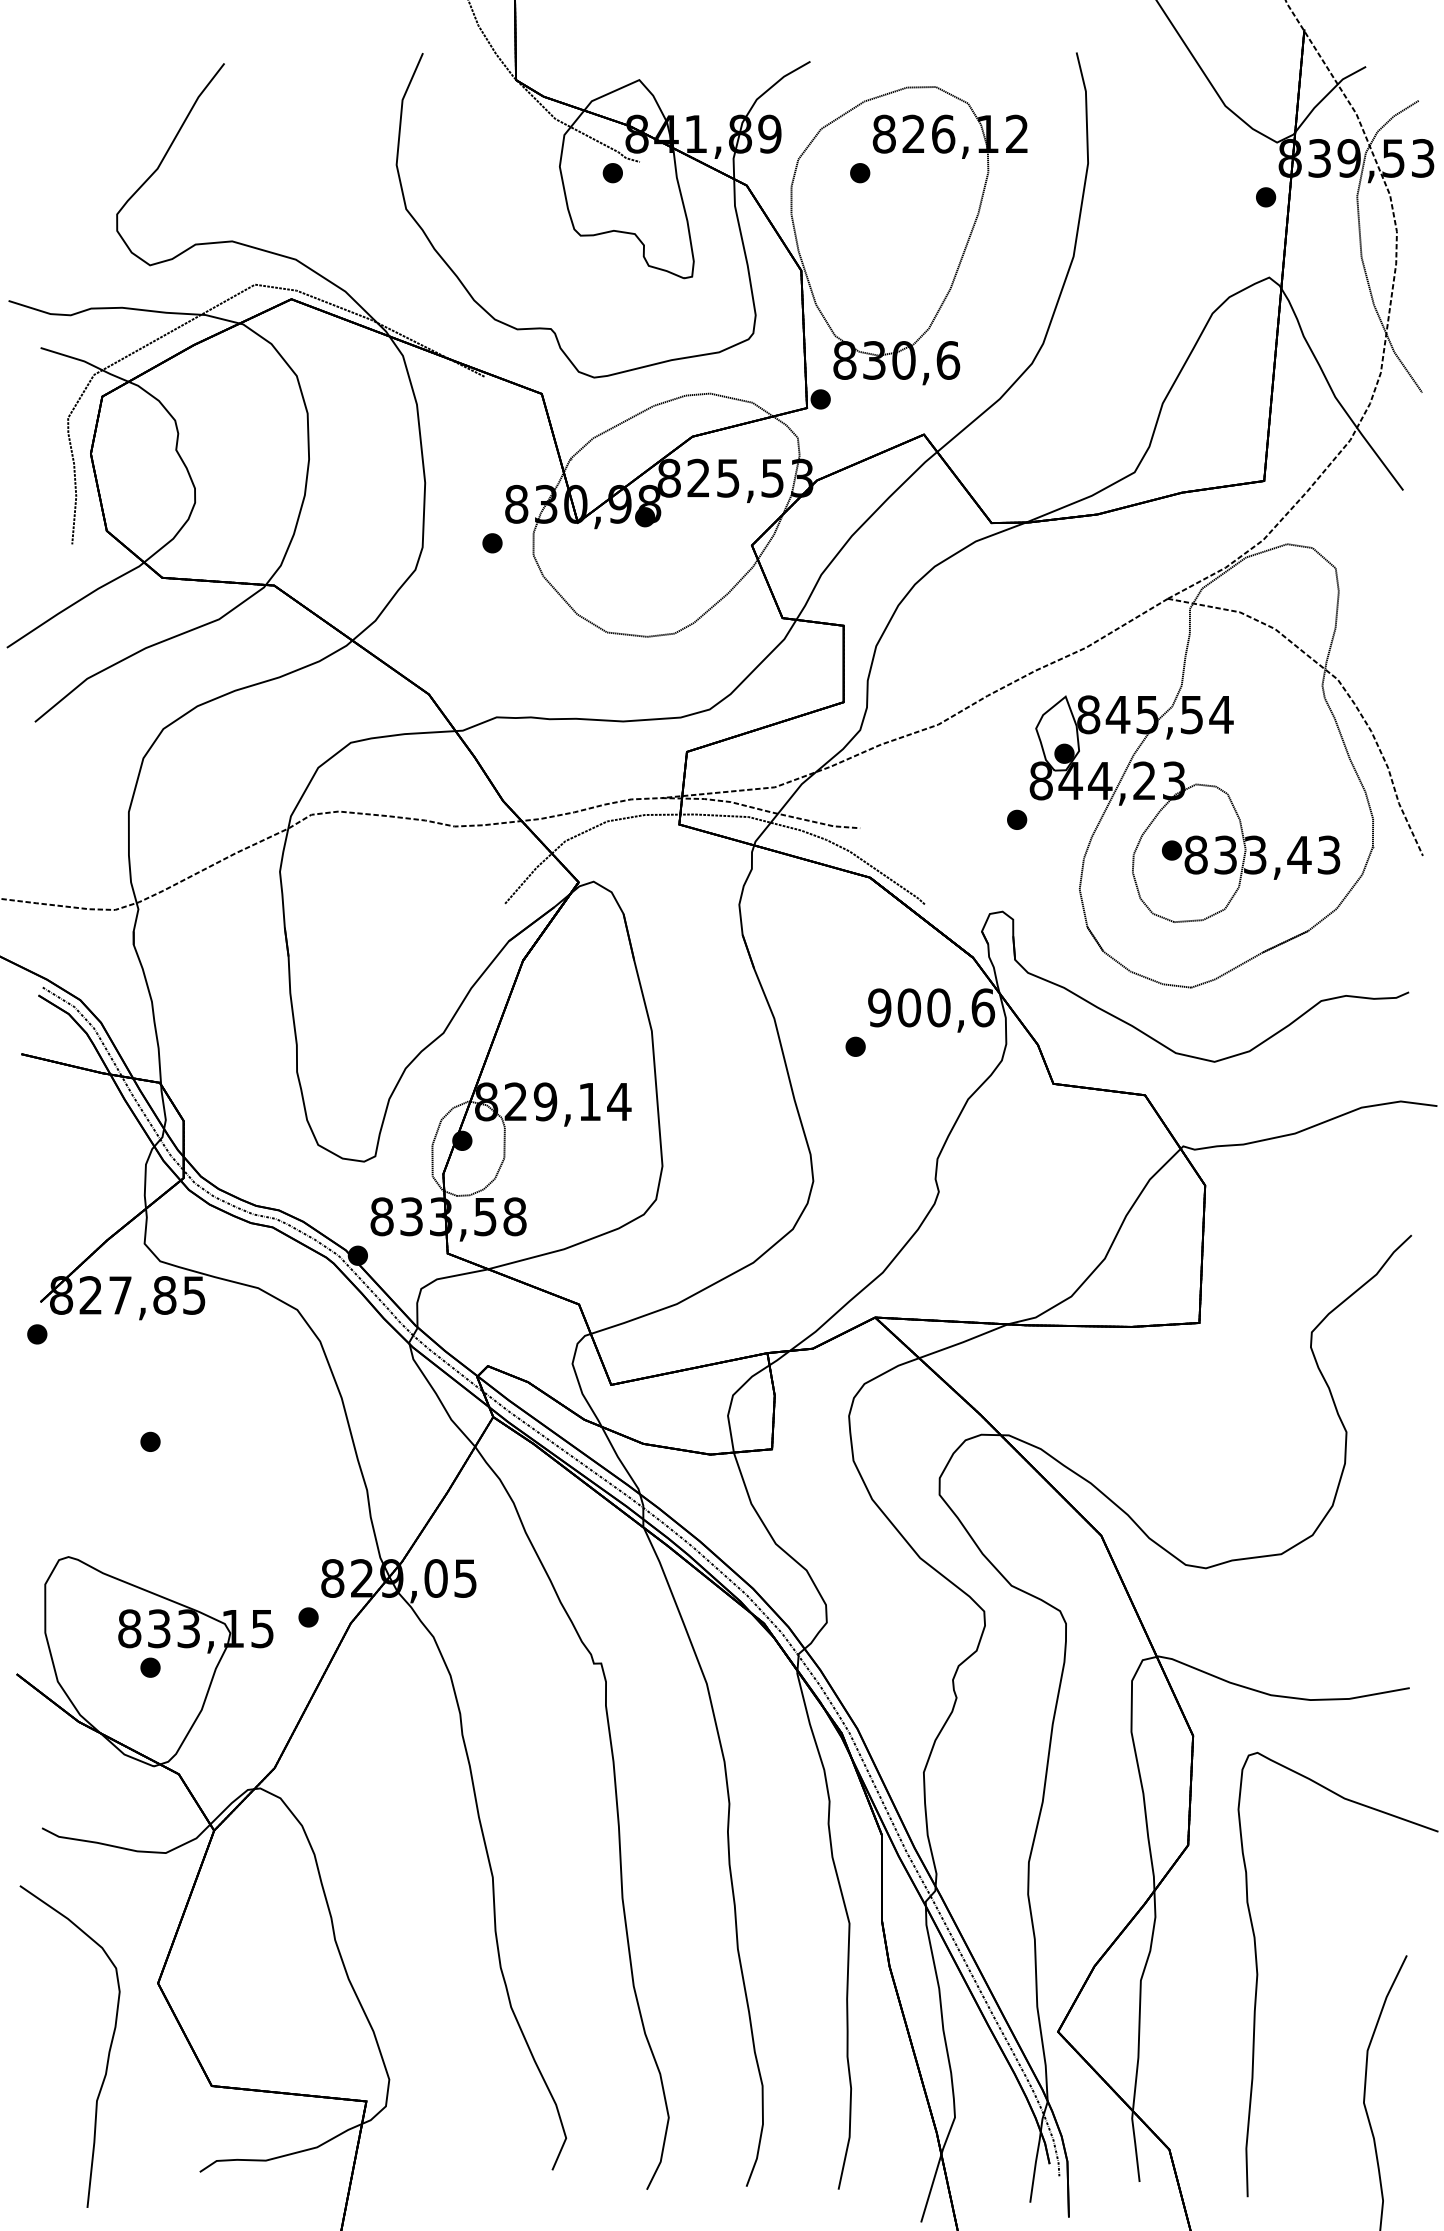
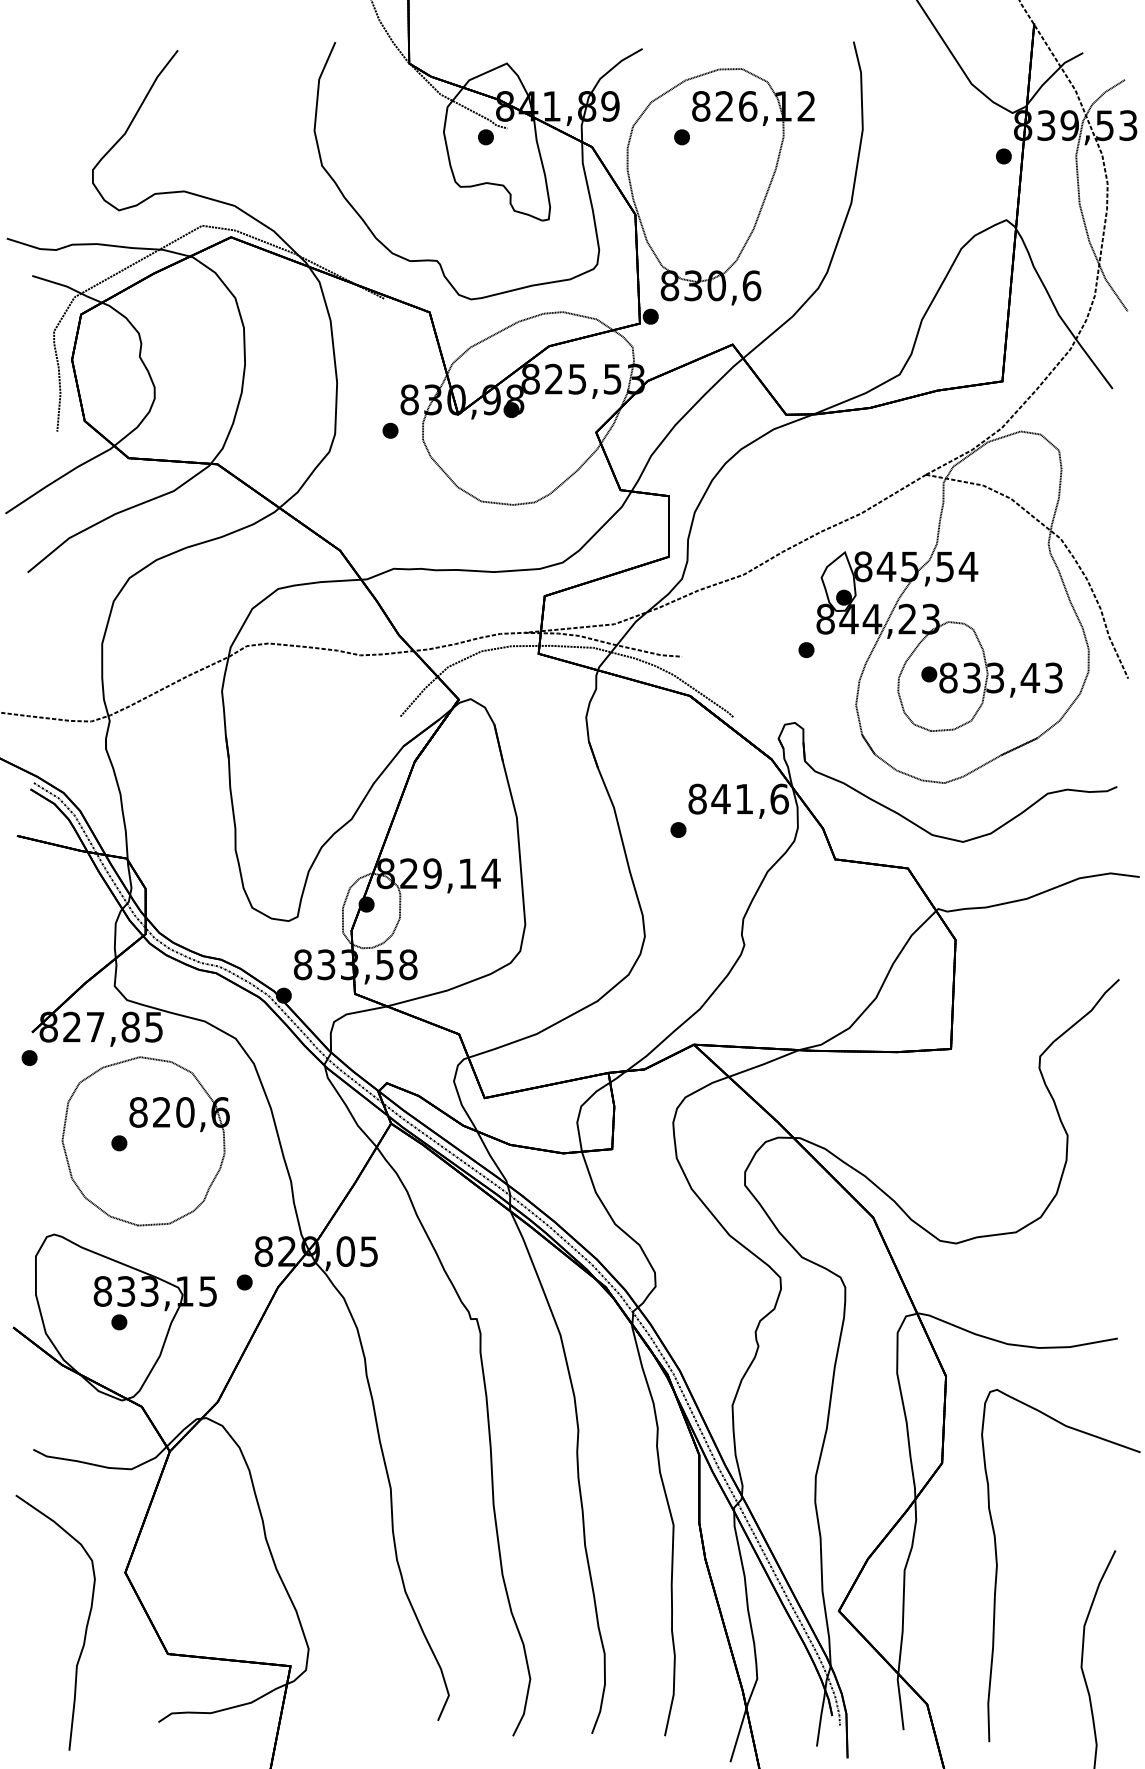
text: (909, 1007) -> (721, 798), 900,6 -> 841,6
part: (183, 1439) -> (145, 1141), added

